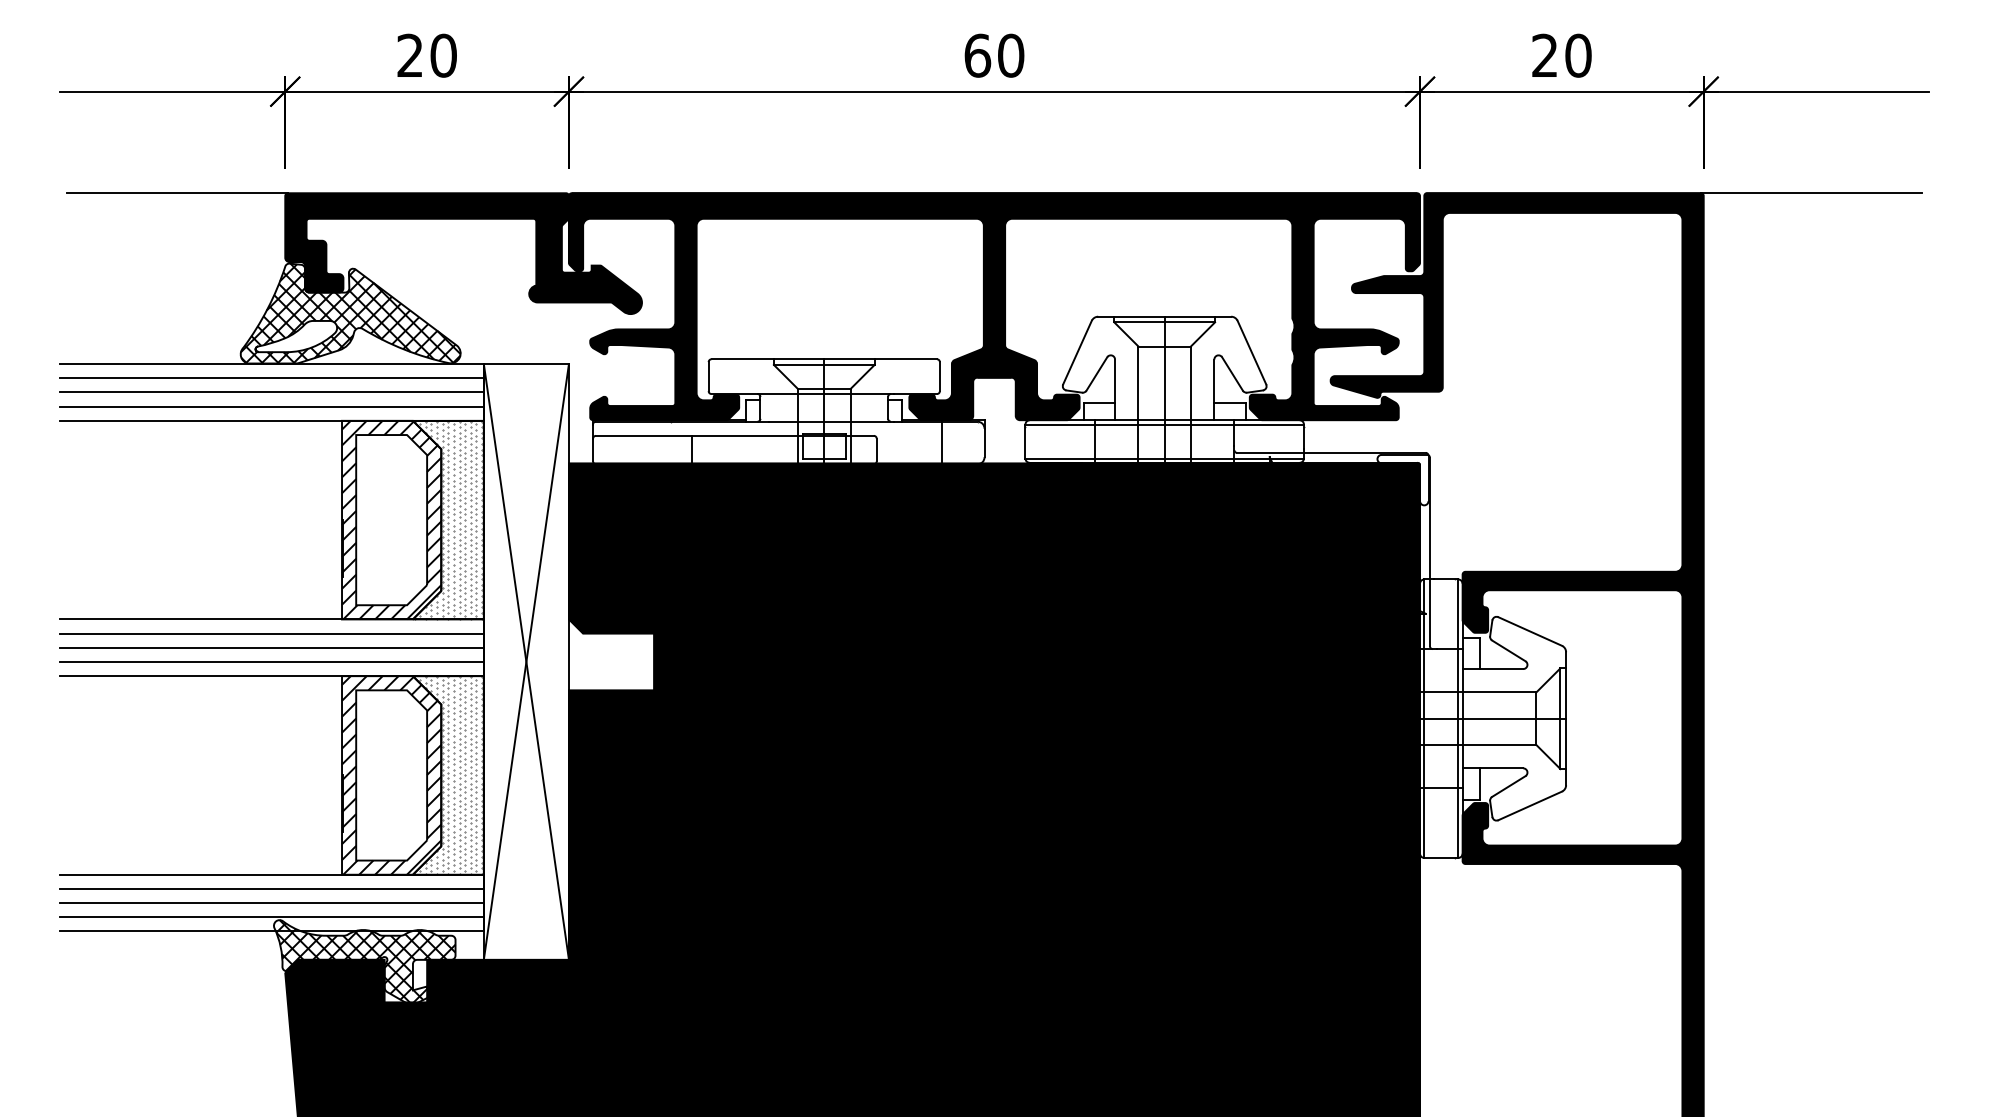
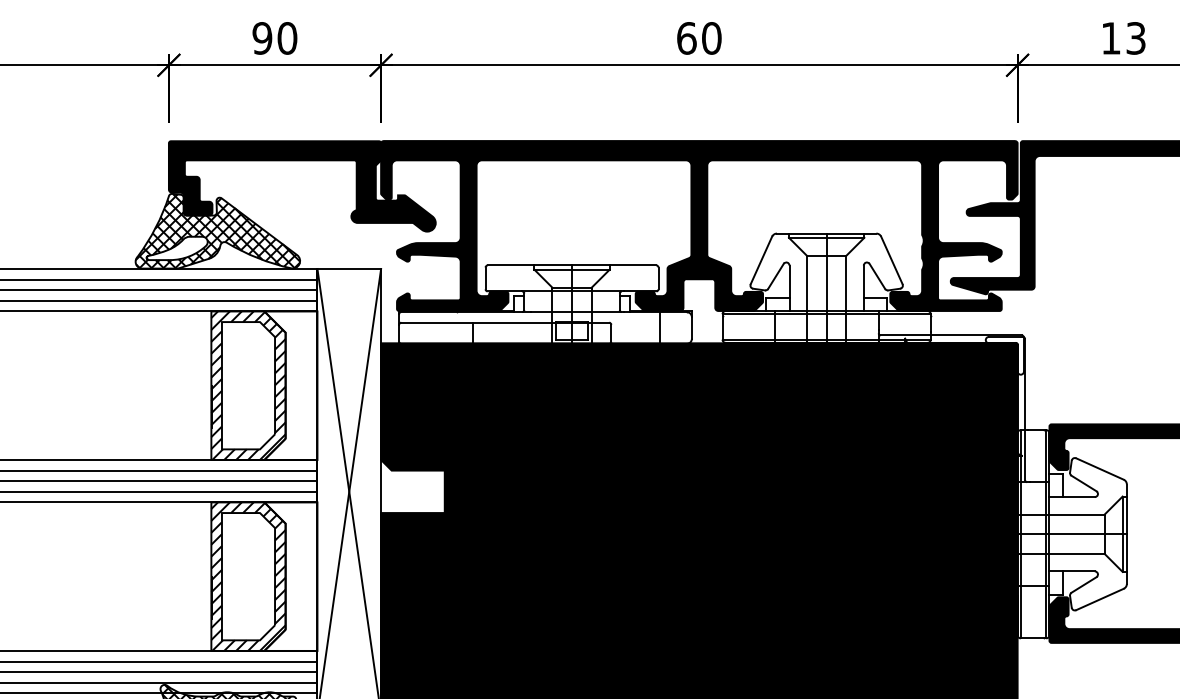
text: (410, 55) -> (262, 38), 20 -> 90
text: (1561, 55) -> (1123, 38), 20 -> 13
line: (177, 193) -> (88, 141), removed
hatch: (448, 519) -> (291, 385), removed
hatch: (448, 774) -> (291, 575), removed

